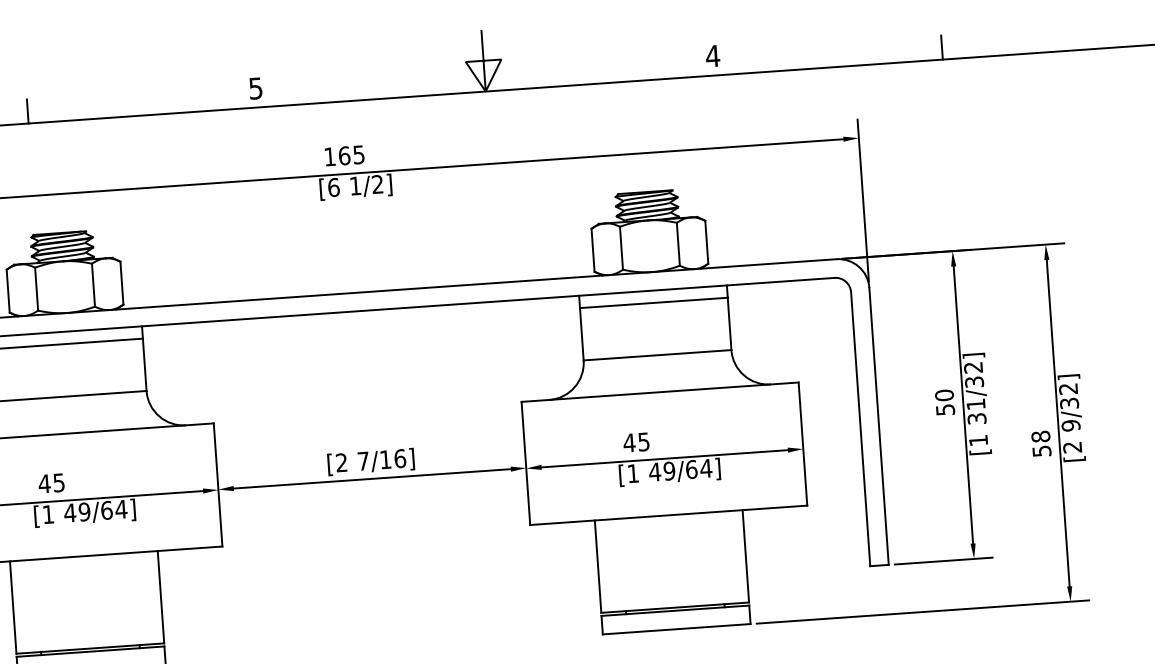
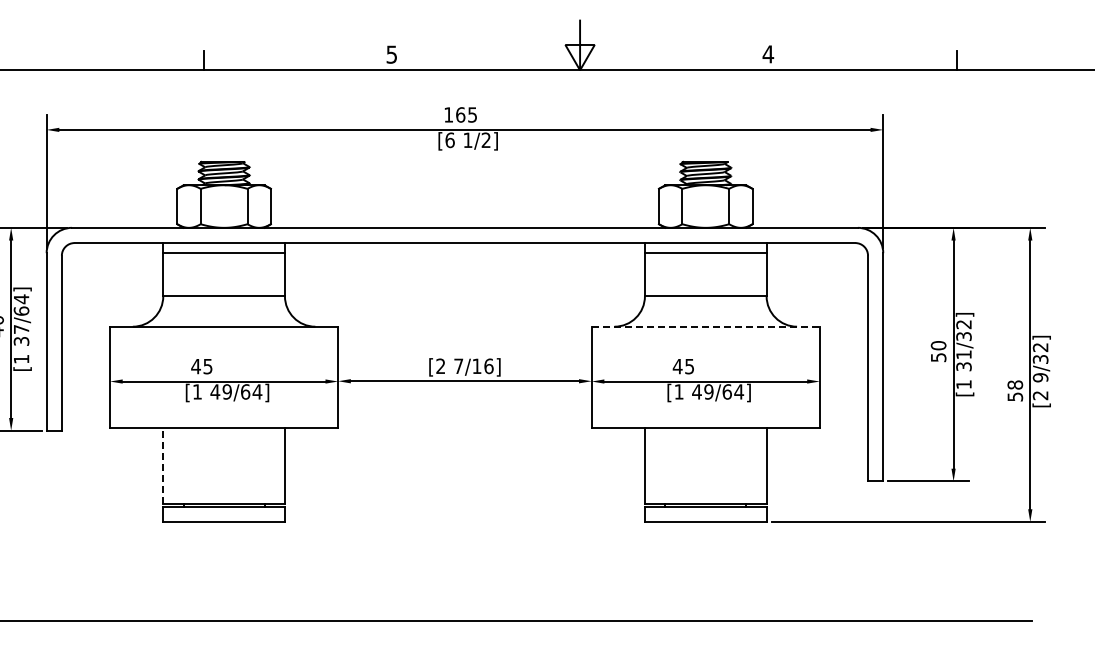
line: (660, 391) -> (706, 326), solid -> dashed
line: (13, 606) -> (163, 465), solid -> dashed

